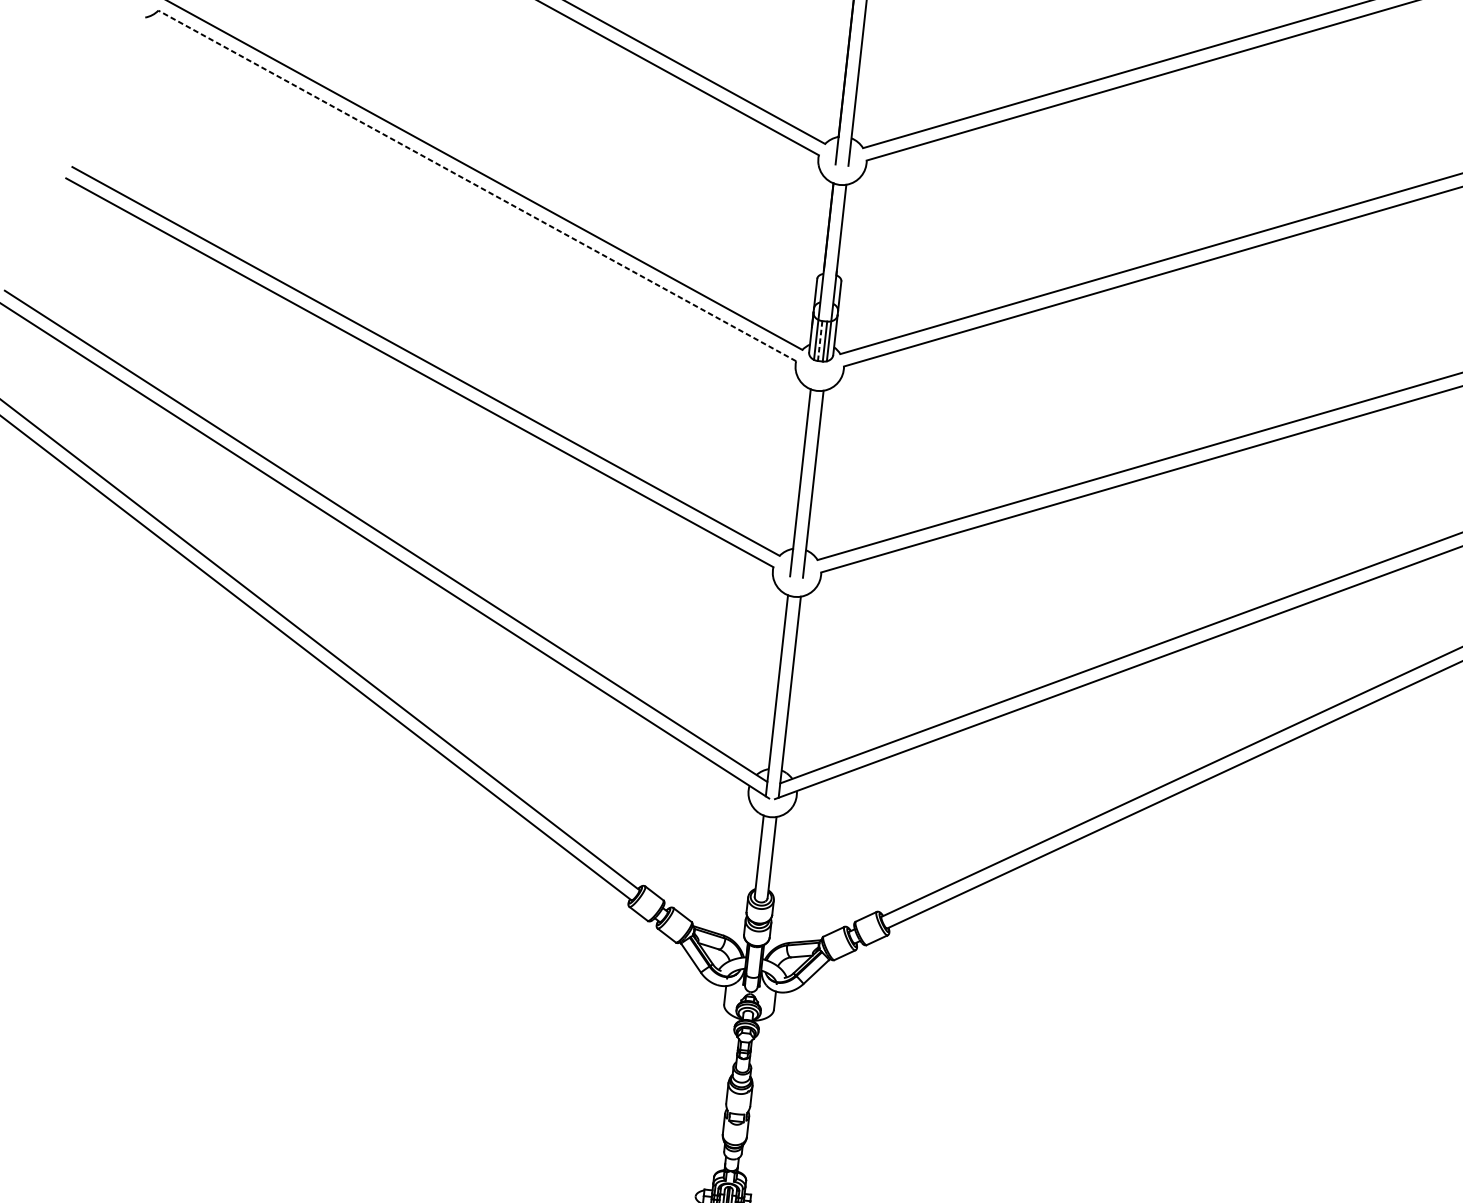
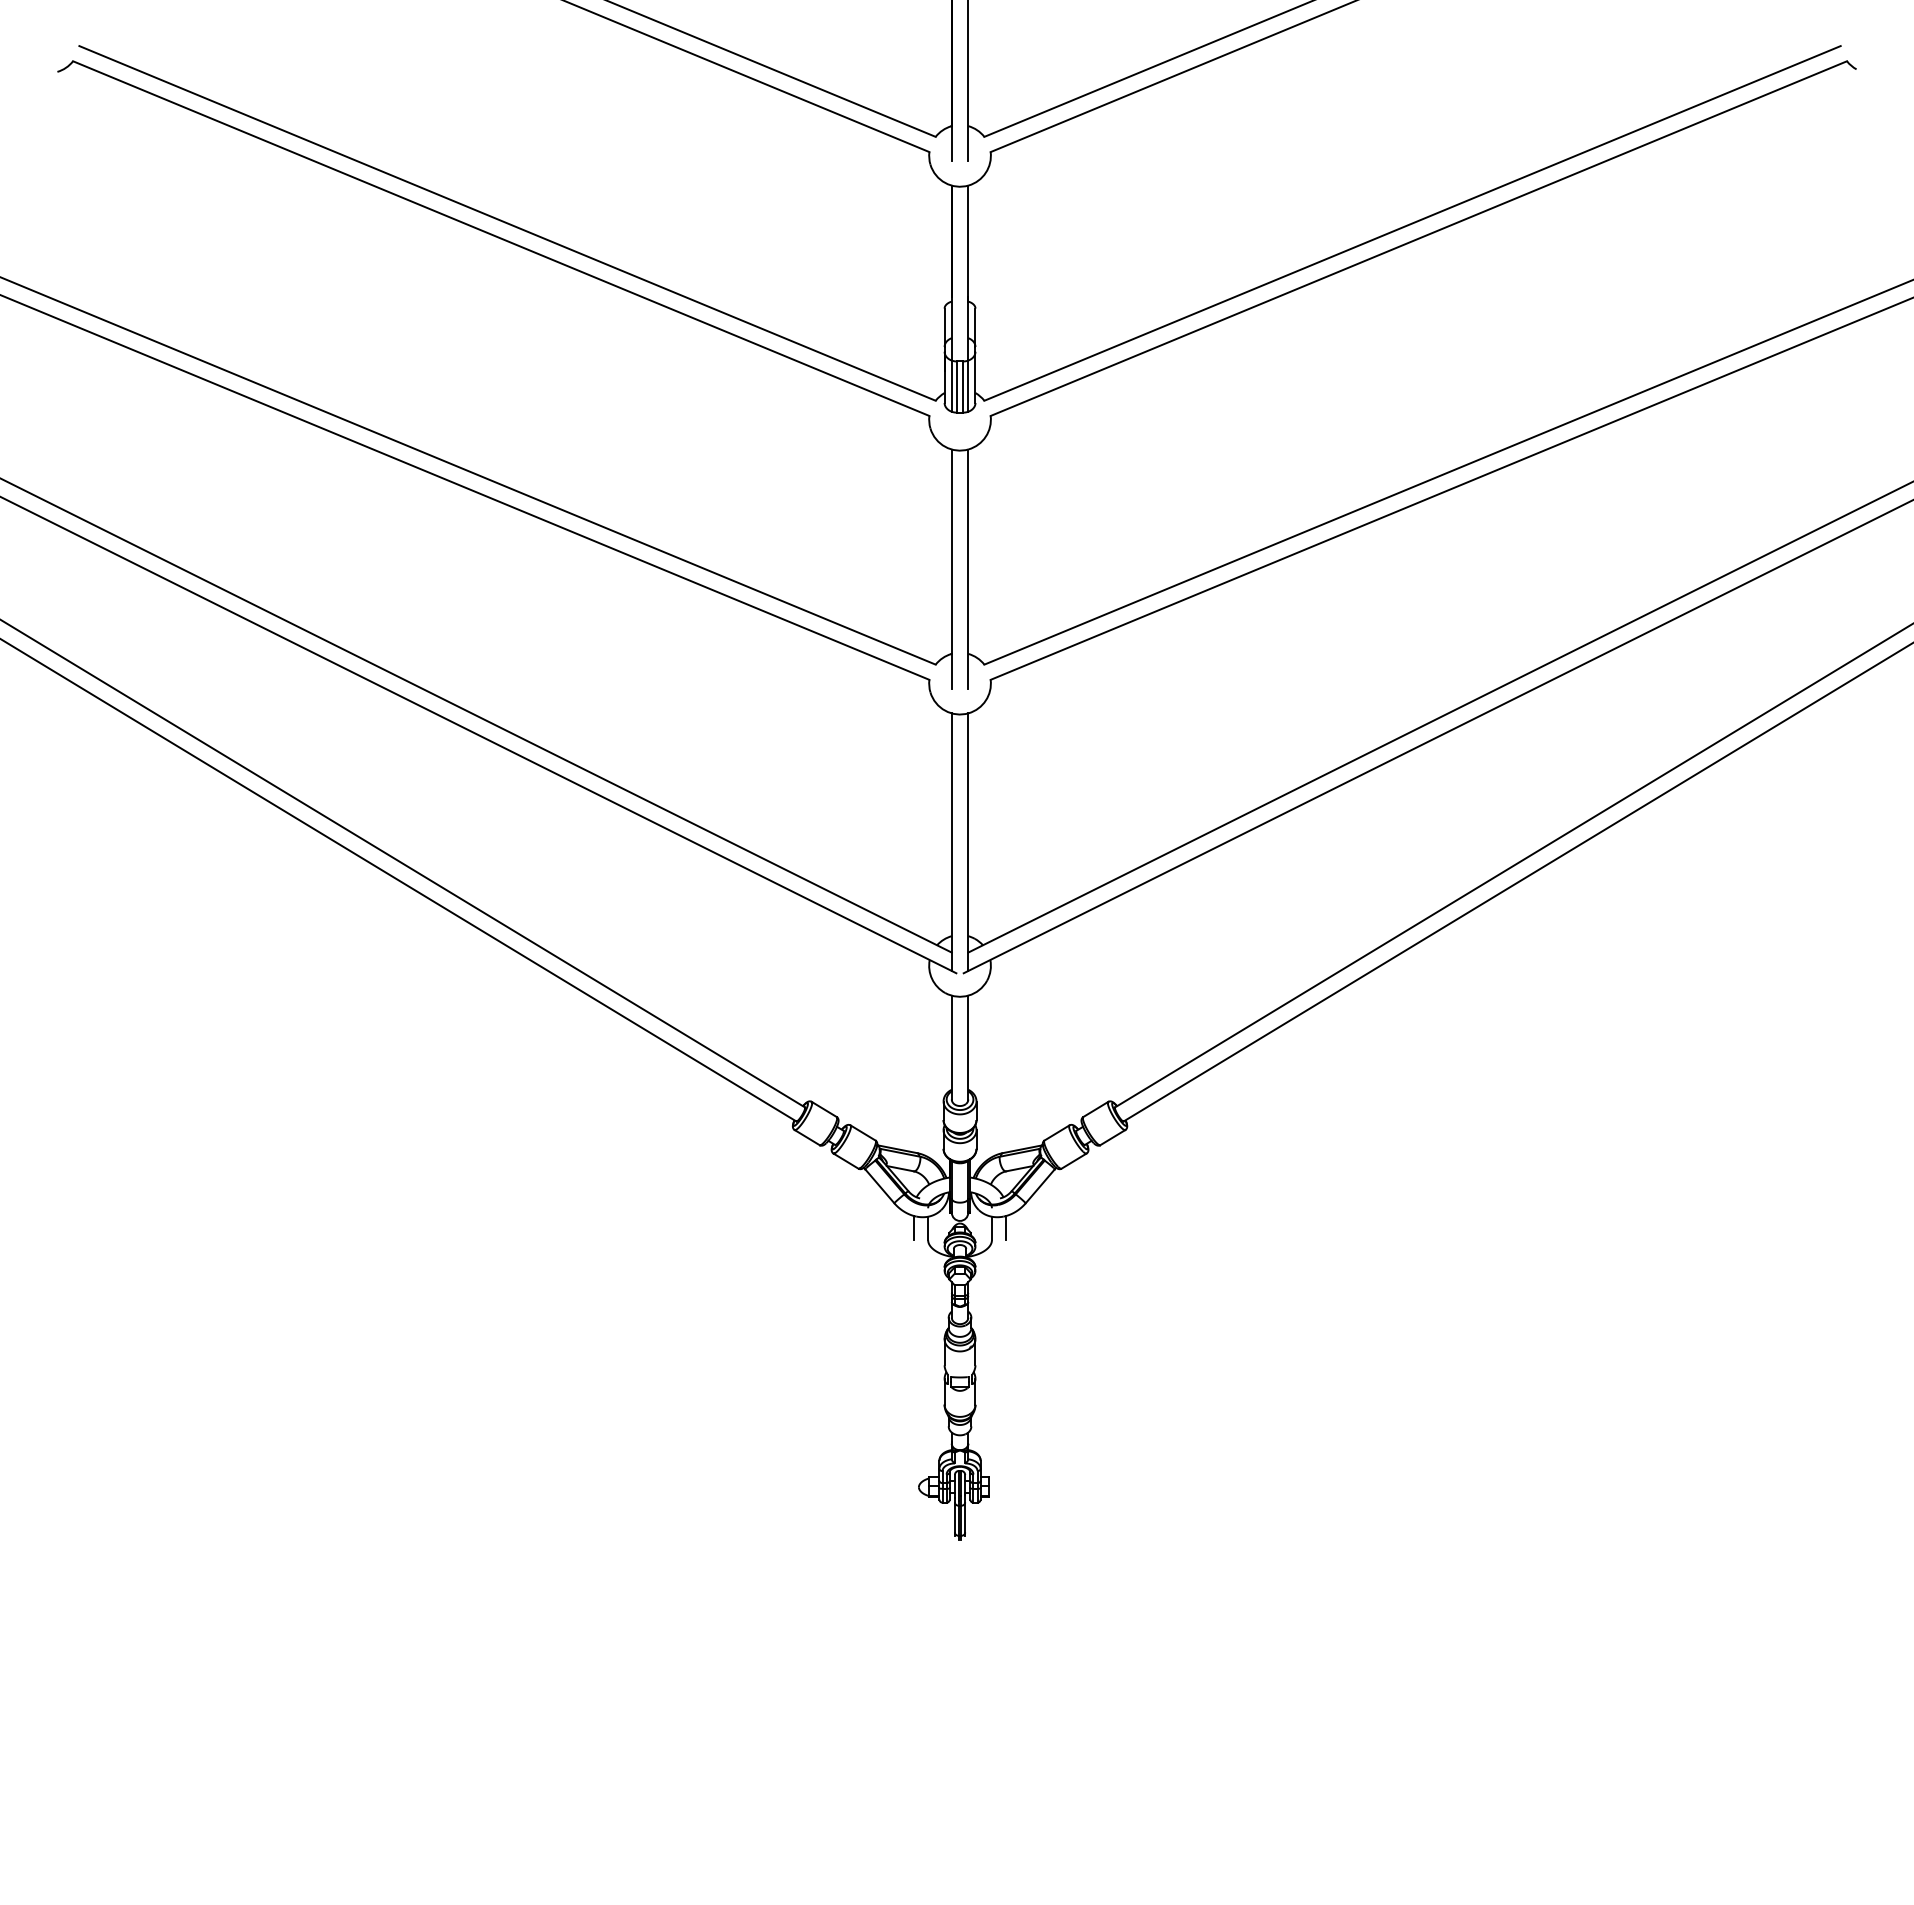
line: (476, 185) -> (500, 238), dashed -> solid
line: (819, 341) -> (956, 387), dashed -> solid
line: (713, 993) -> (913, 1227), added
line: (786, 1001) -> (1006, 1227), added

